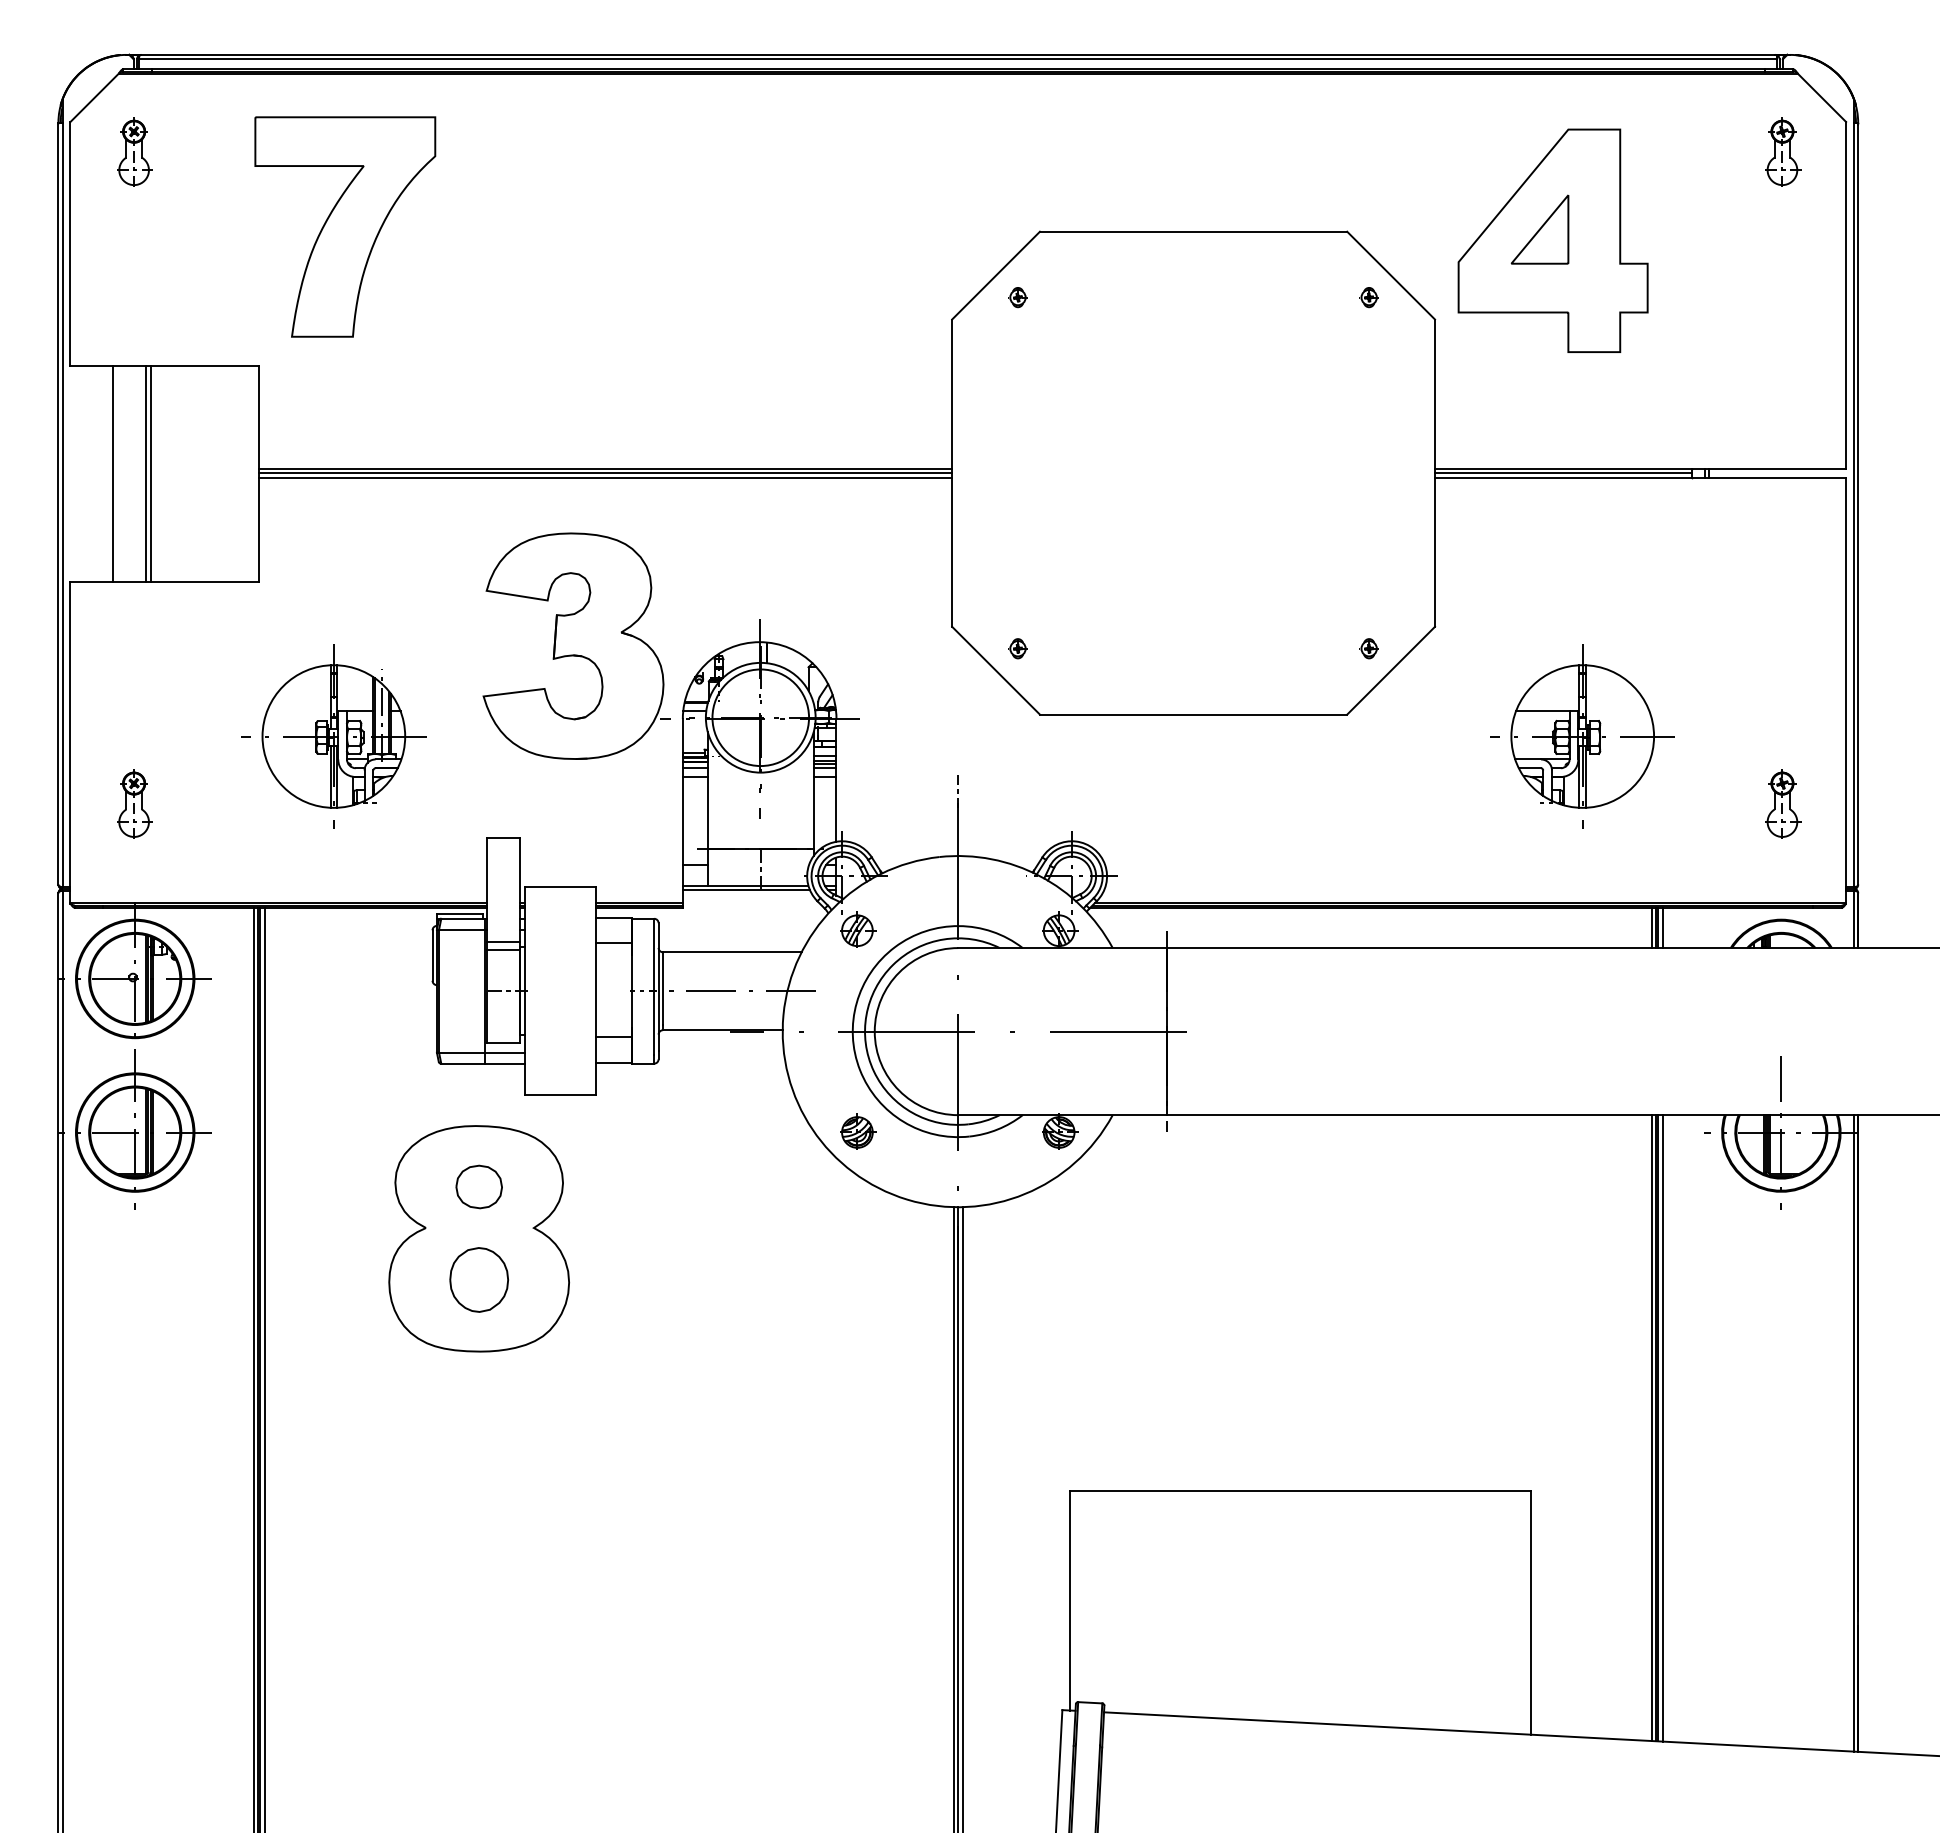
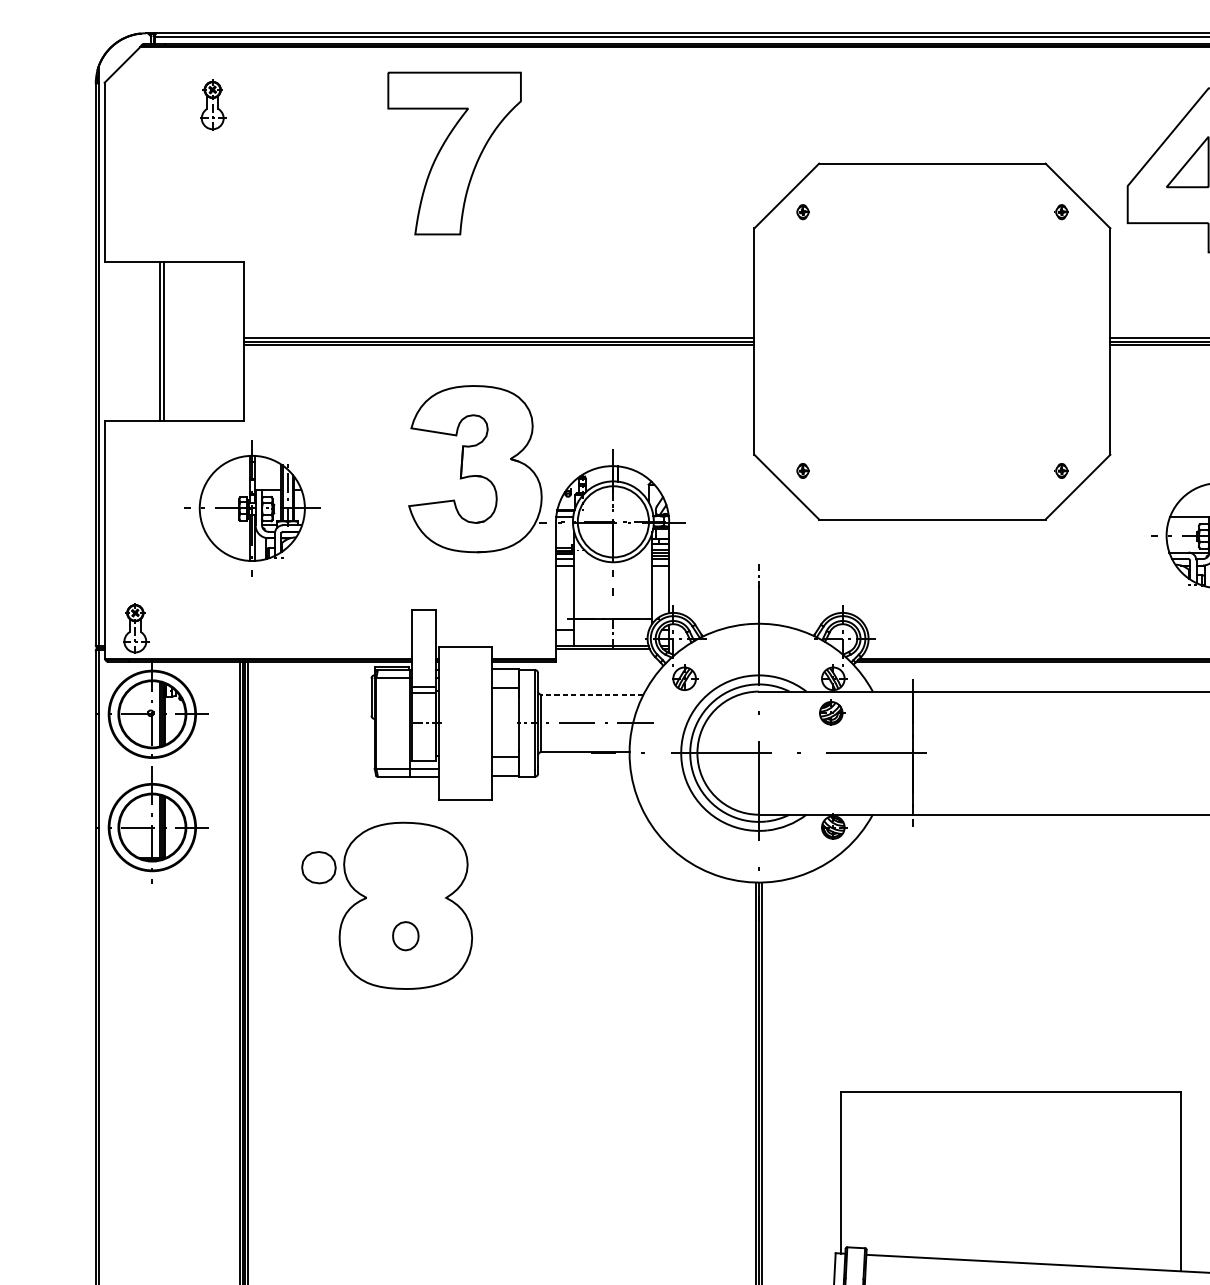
part: (134, 151) -> (213, 104), moved
part: (345, 226) -> (454, 153), moved
line: (113, 473) -> (136, 341), removed
part: (333, 736) -> (252, 508), moved
part: (134, 803) -> (135, 627), moved
line: (731, 952) -> (591, 694), solid -> dashed
part: (858, 1131) -> (832, 712), moved
part: (478, 1186) -> (318, 867), moved
part: (478, 1279) -> (405, 935), size x0.6

